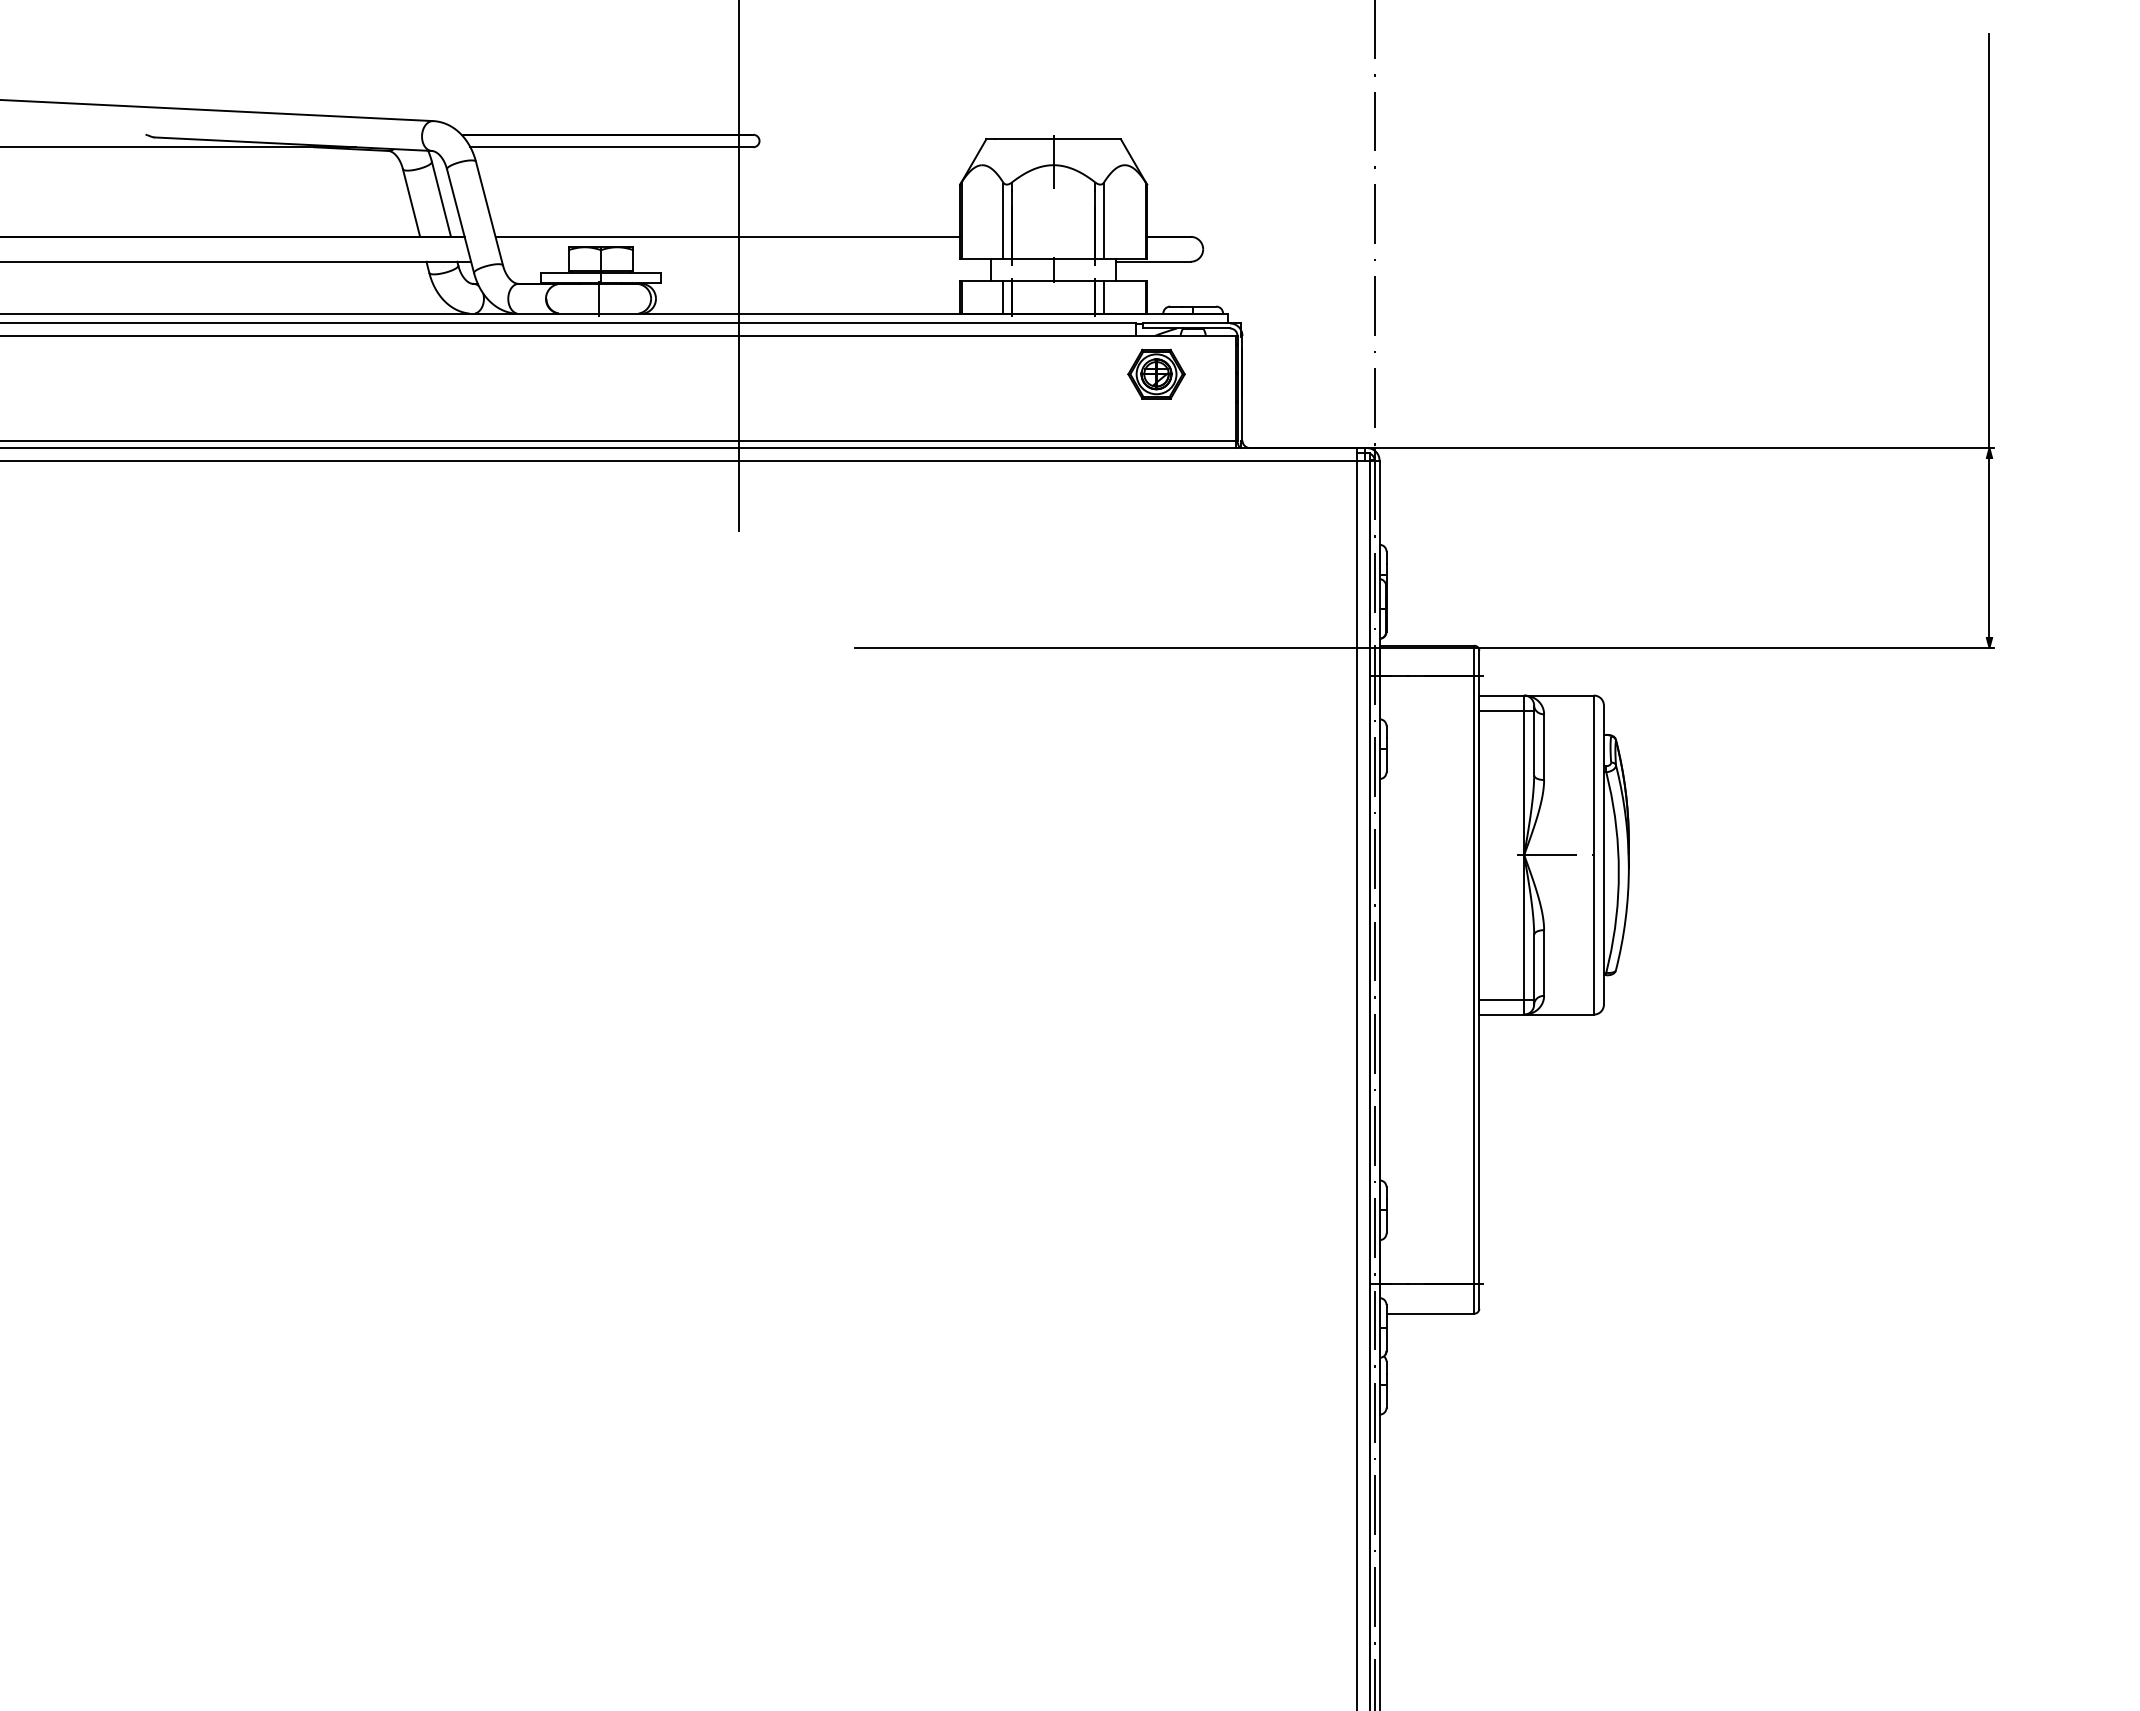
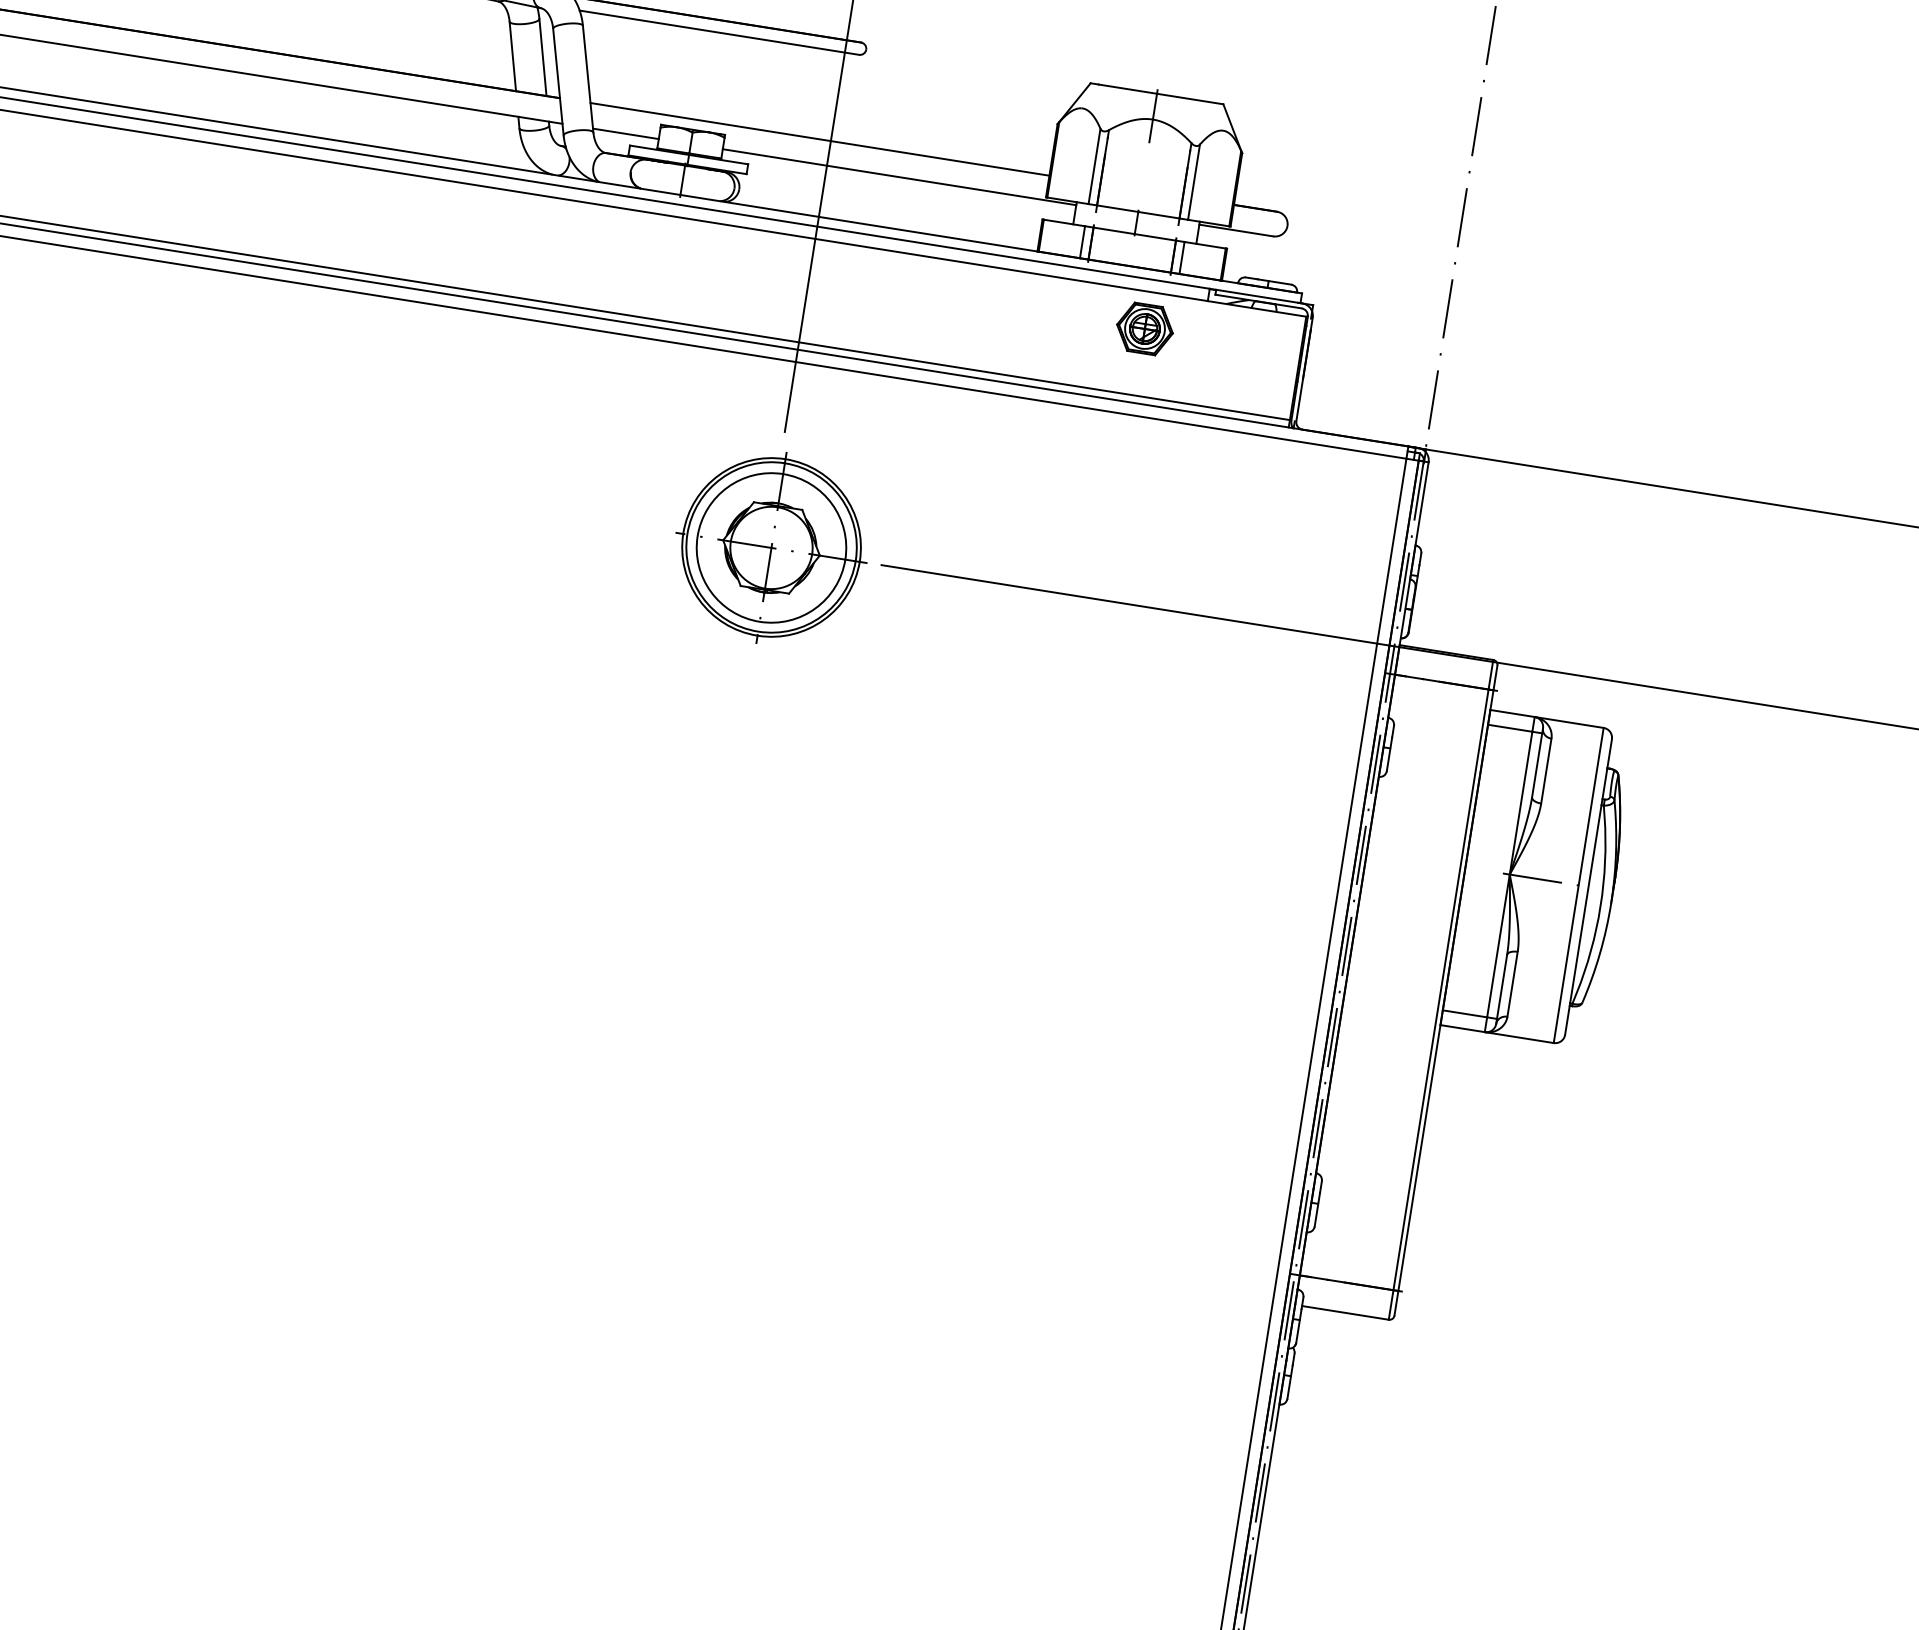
line: (535, 261) -> (626, 133), added
line: (812, 261) -> (899, 176), added
part: (1156, 373) -> (1145, 328), moved
part: (743, 647) -> (771, 547), added

